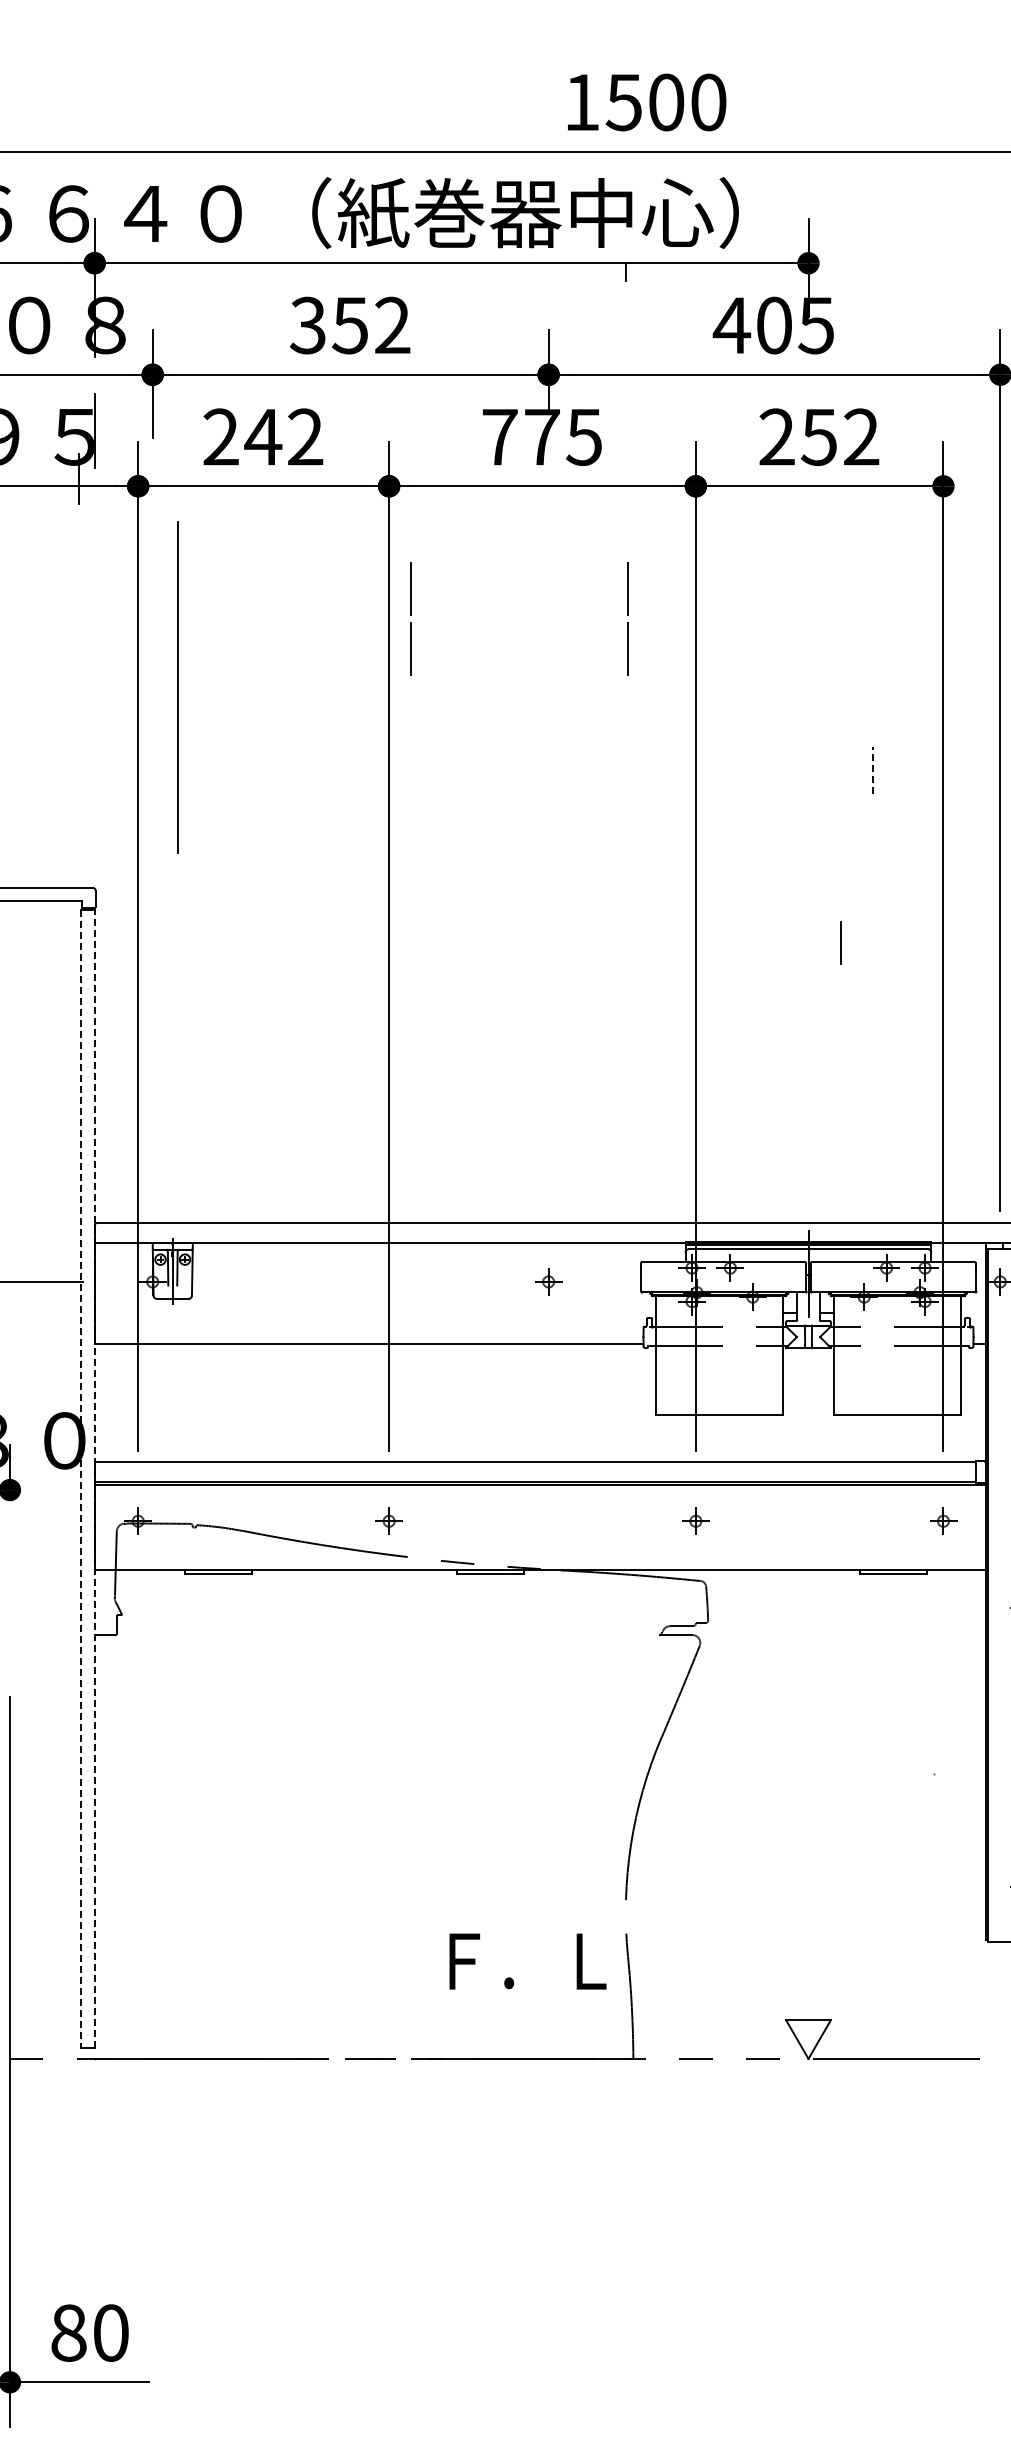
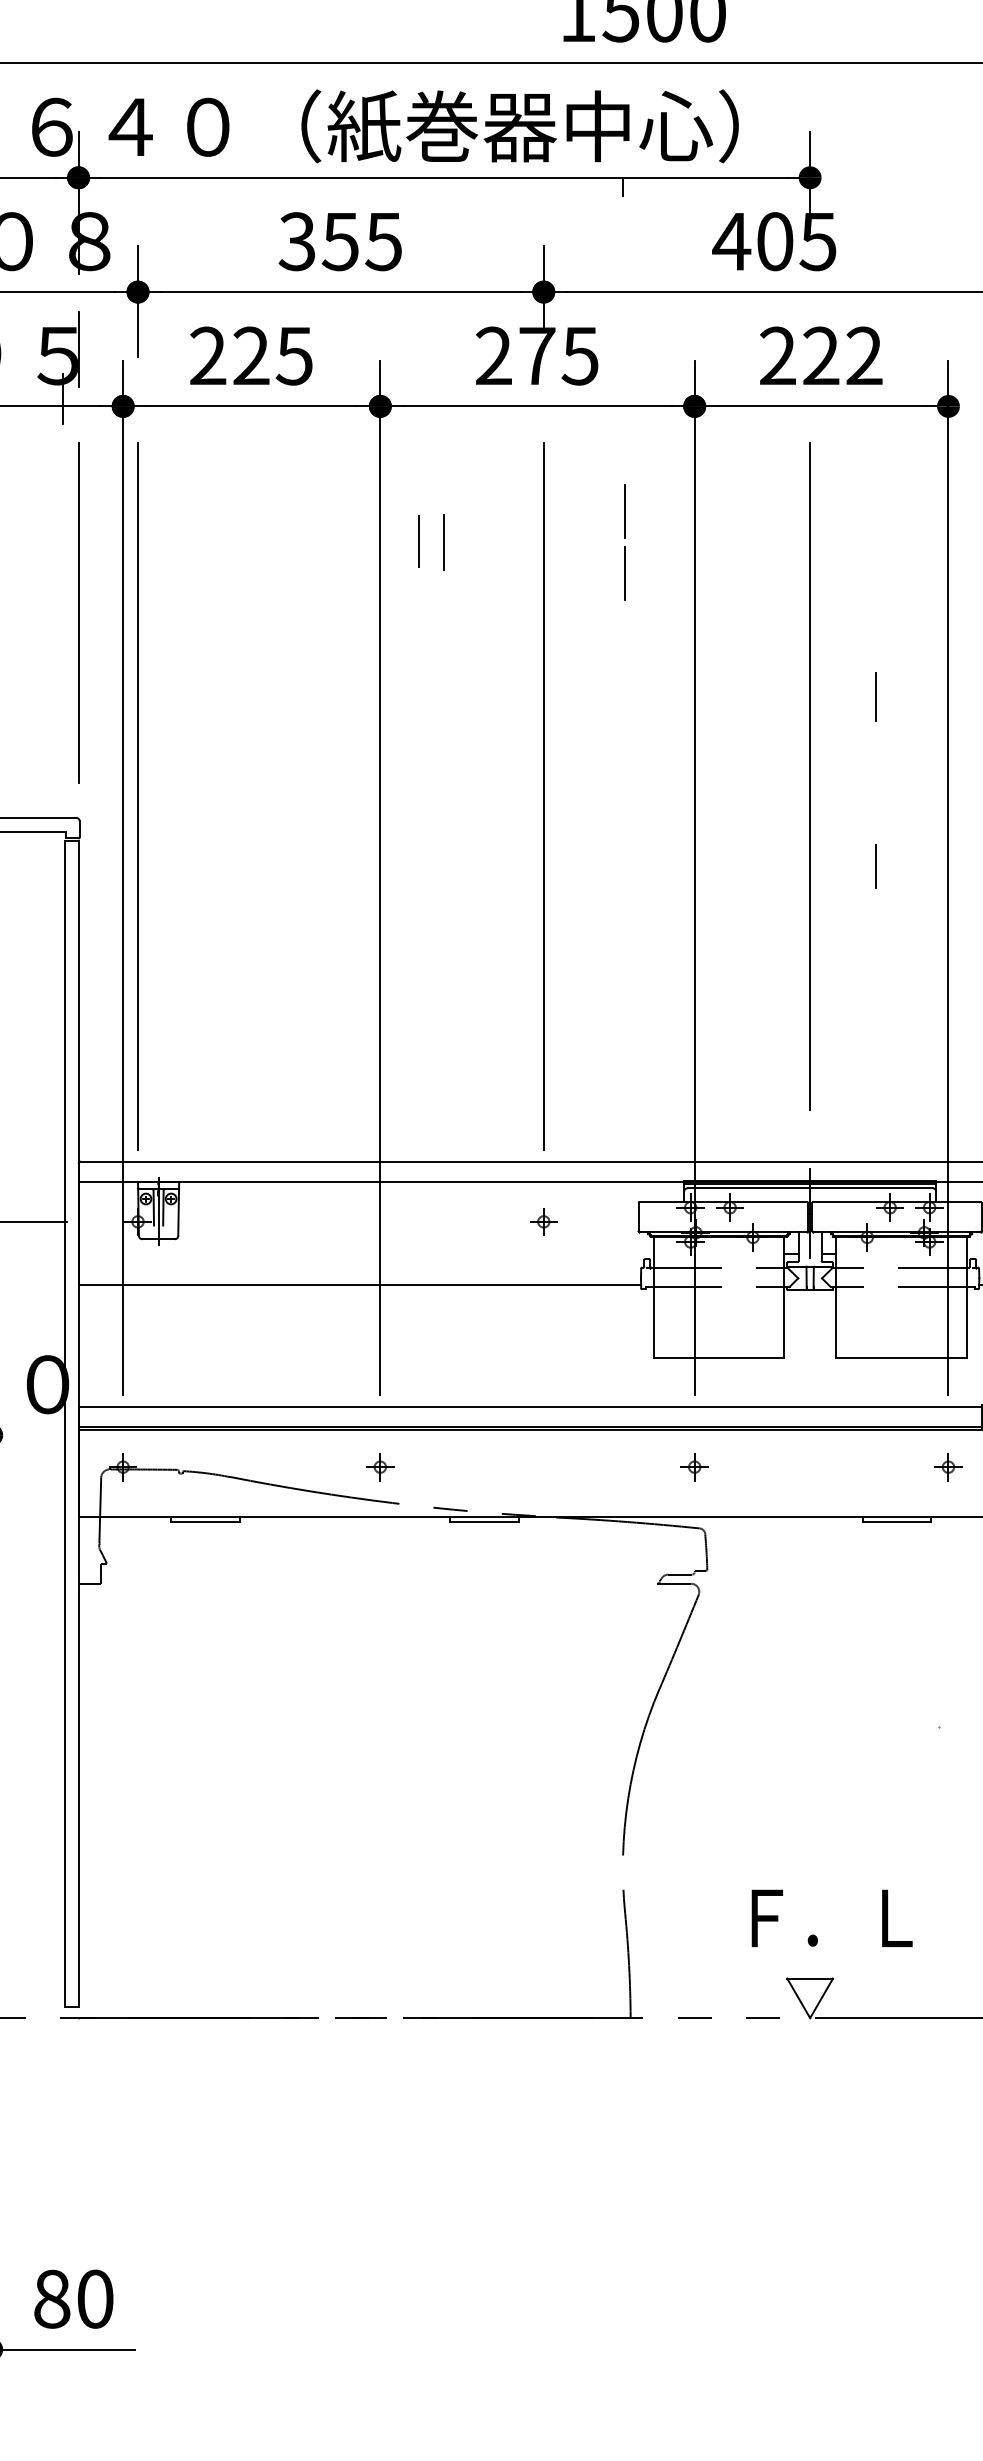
text: (392, 325) -> (383, 241), 352 -> 355
text: (499, 436) -> (493, 355), 775 -> 275
text: (283, 437) -> (272, 356), 242 -> 225
text: (818, 437) -> (820, 356), 252 -> 222
line: (410, 615) -> (402, 538), removed
line: (426, 617) -> (418, 540), added
line: (451, 618) -> (444, 541), added
line: (177, 687) -> (78, 612), moved
line: (873, 770) -> (876, 697), dashed -> solid
line: (808, 847) -> (810, 776), added
line: (152, 866) -> (137, 796), added
line: (548, 866) -> (543, 796), added
line: (840, 942) -> (875, 865), moved
line: (94, 1478) -> (78, 1423), dashed -> solid
line: (81, 1479) -> (65, 1424), dashed -> solid
text: (527, 1961) -> (831, 1918), moved

